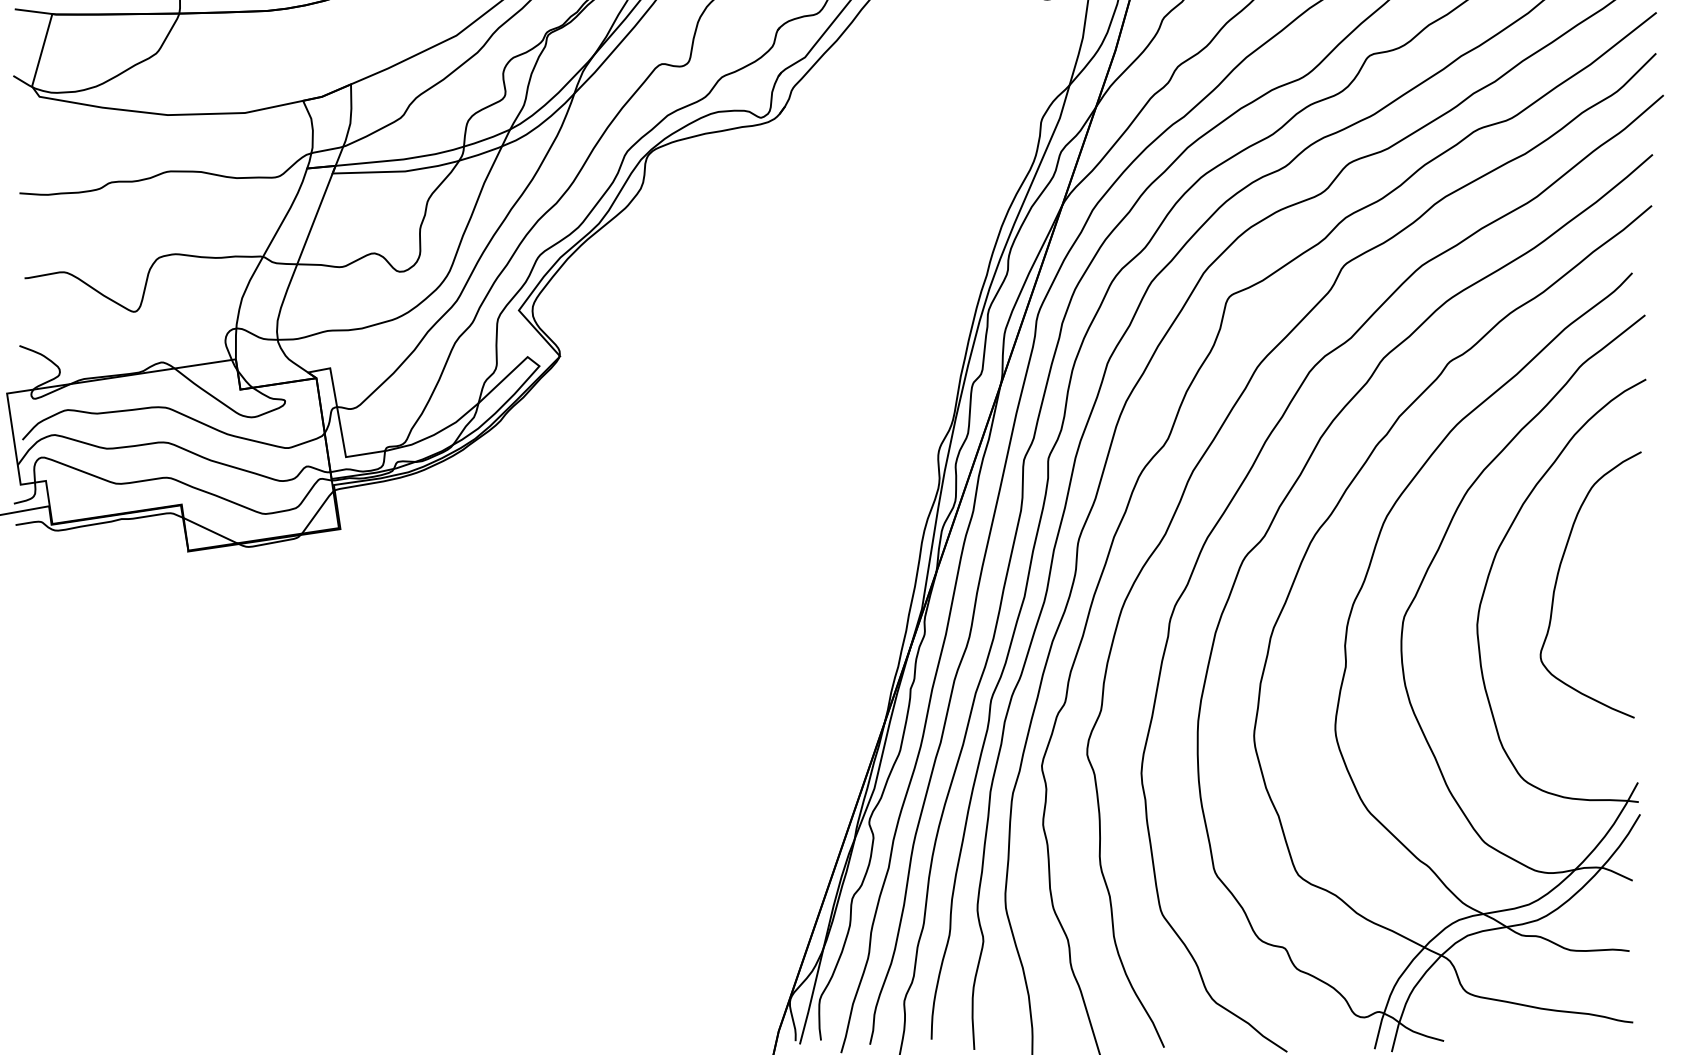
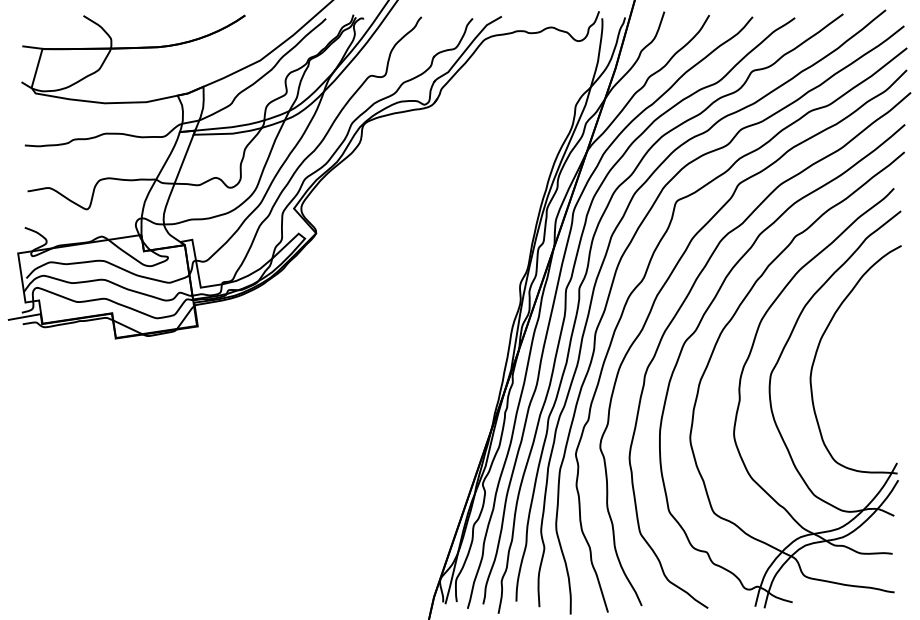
curve: (1558, 581) -> (854, 354), removed

